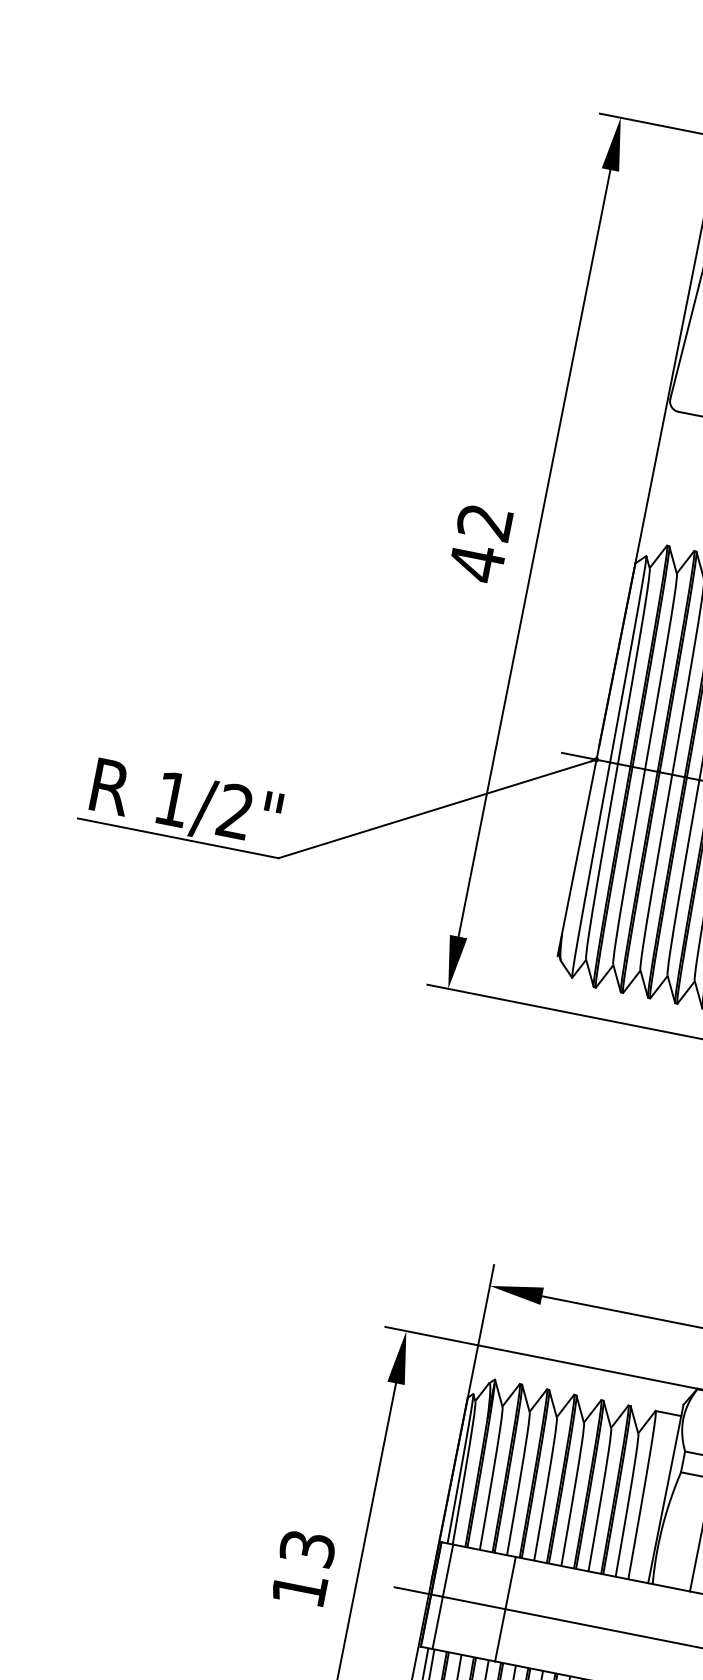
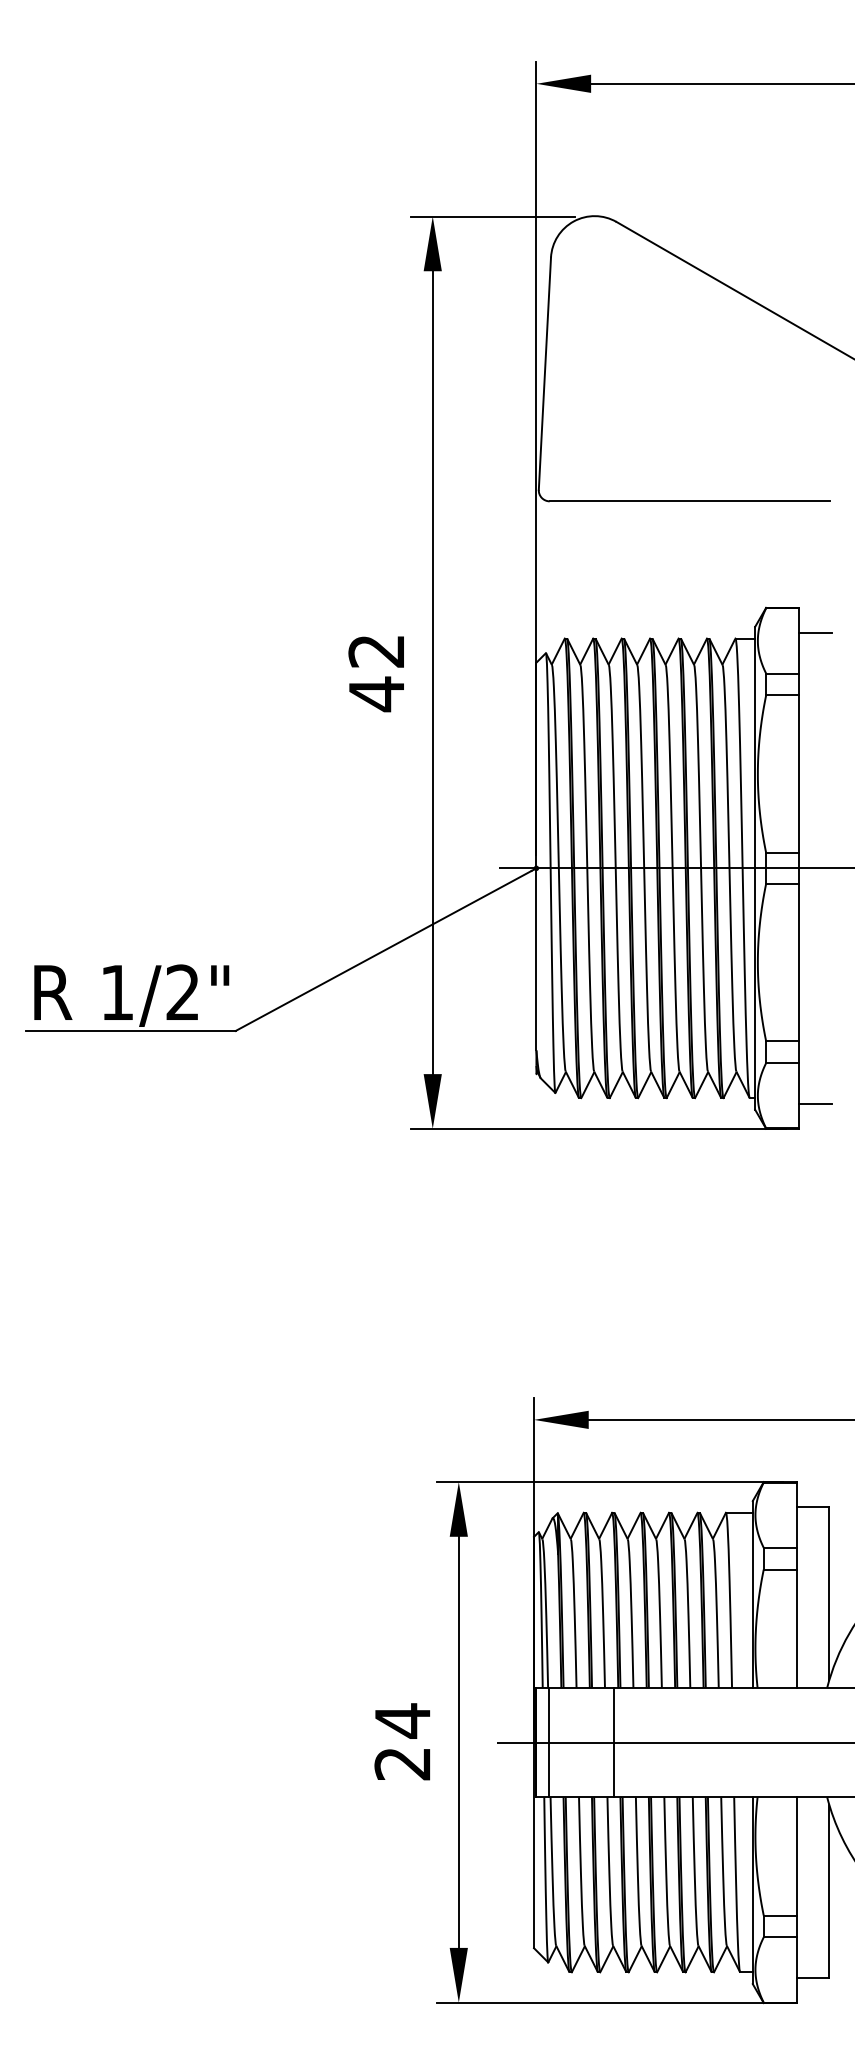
text: (303, 1568) -> (402, 1741), 13 -> 24

